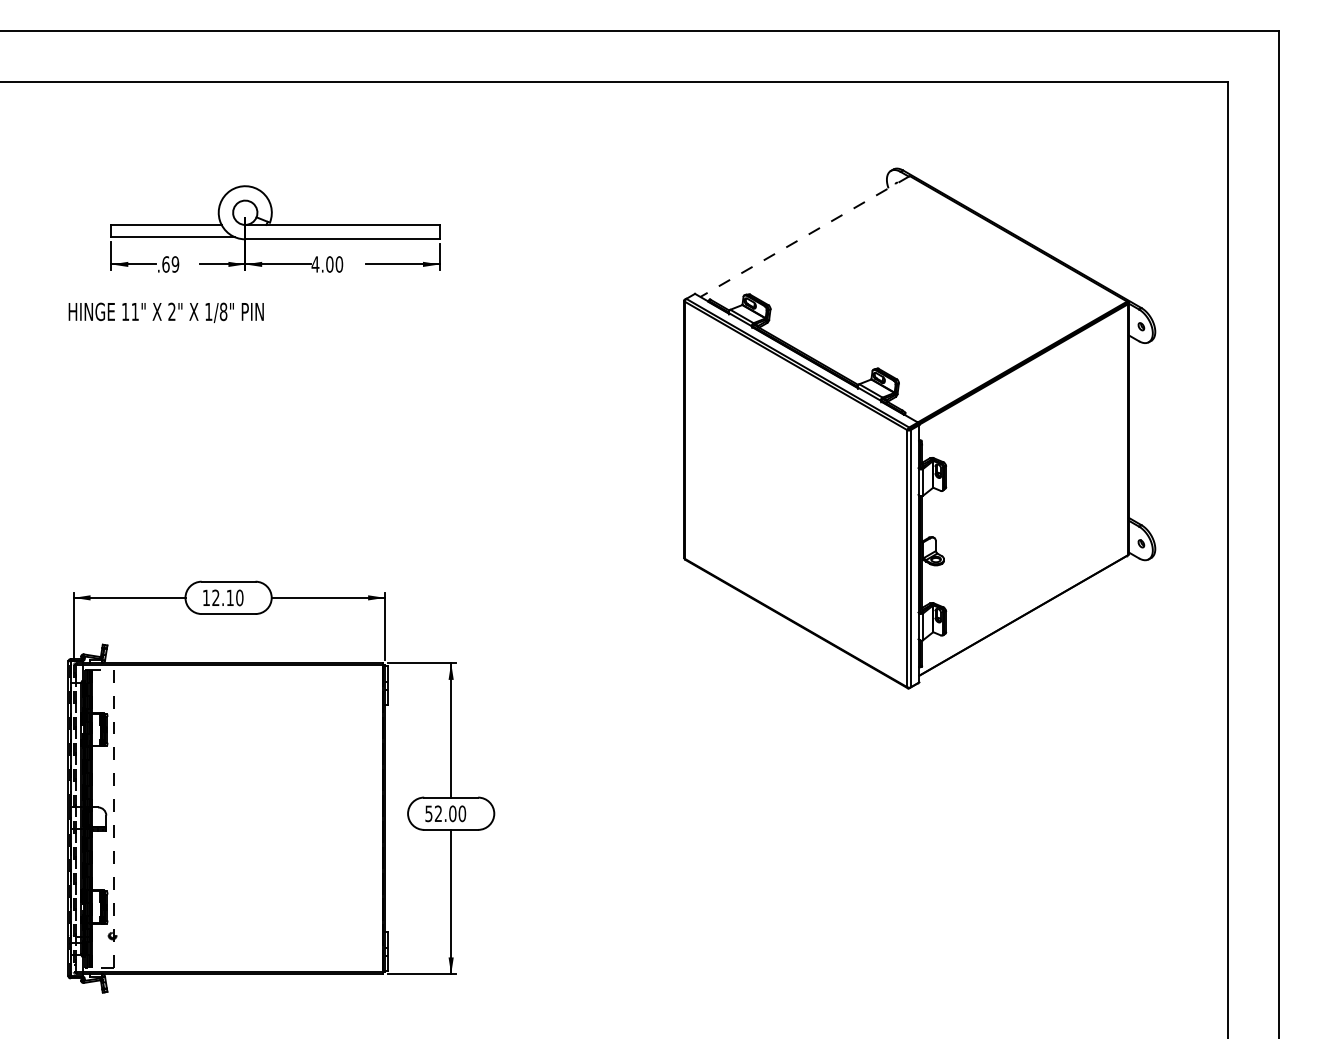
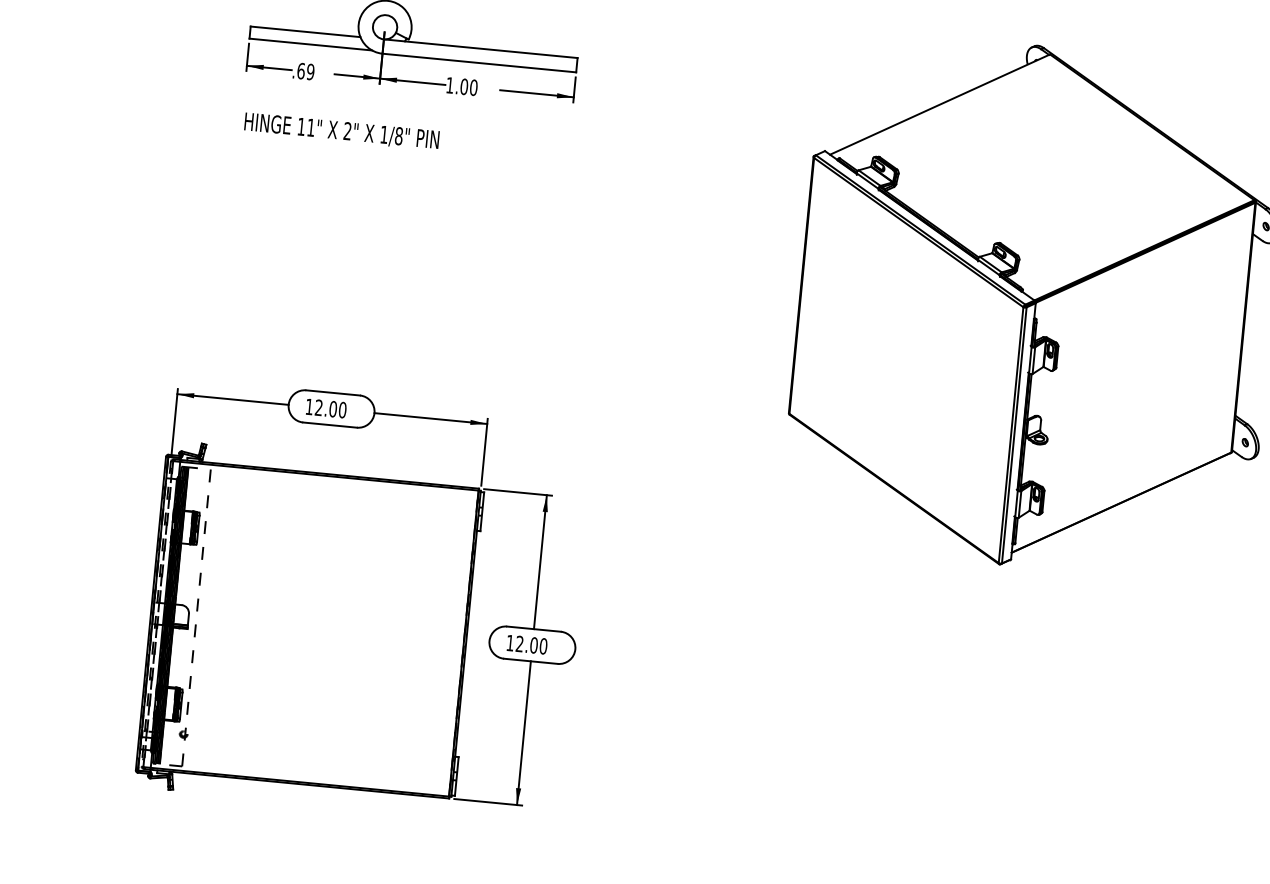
line: (805, 236) -> (940, 104), dashed -> solid
text: (315, 264) -> (450, 85), 4.00 -> 1.00
text: (165, 312) -> (341, 131), moved
text: (229, 597) -> (332, 408), 12.10 -> 12.00
text: (428, 813) -> (509, 642), 52.00 -> 12.00

